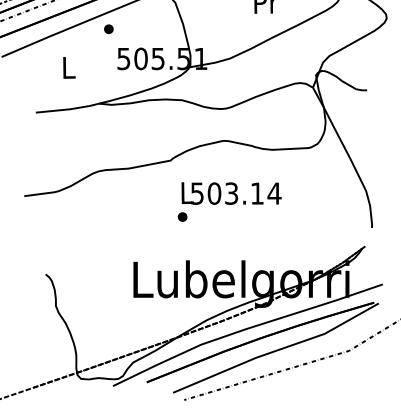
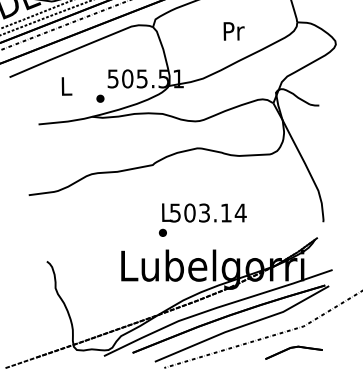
part: (108, 28) -> (100, 98), moved
text: (229, 201) -> (202, 219), moved
part: (336, 381) -> (293, 352), added

